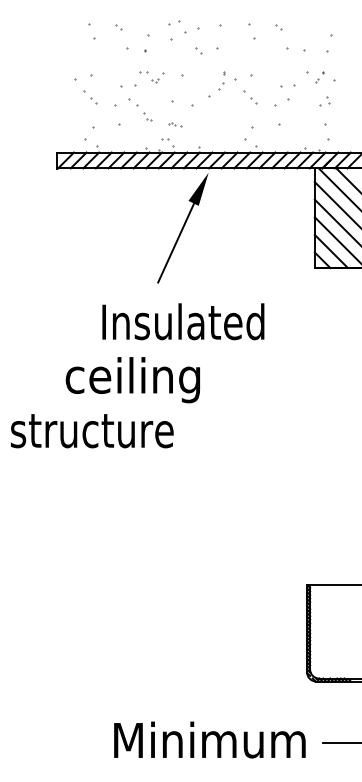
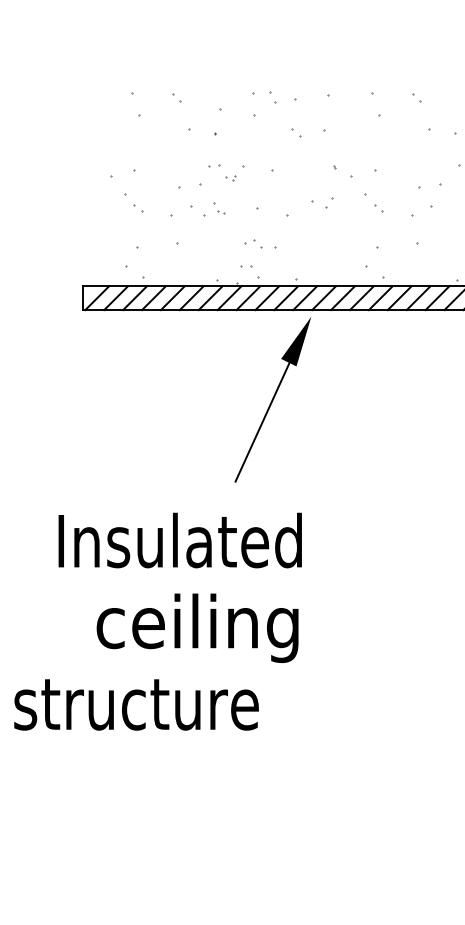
part: (182, 26) -> (272, 96), size x0.62
part: (221, 86) -> (330, 203), moved
part: (147, 116) -> (219, 208), moved
part: (174, 124) -> (260, 244), size x1.67
text: (183, 321) -> (180, 540), moved

